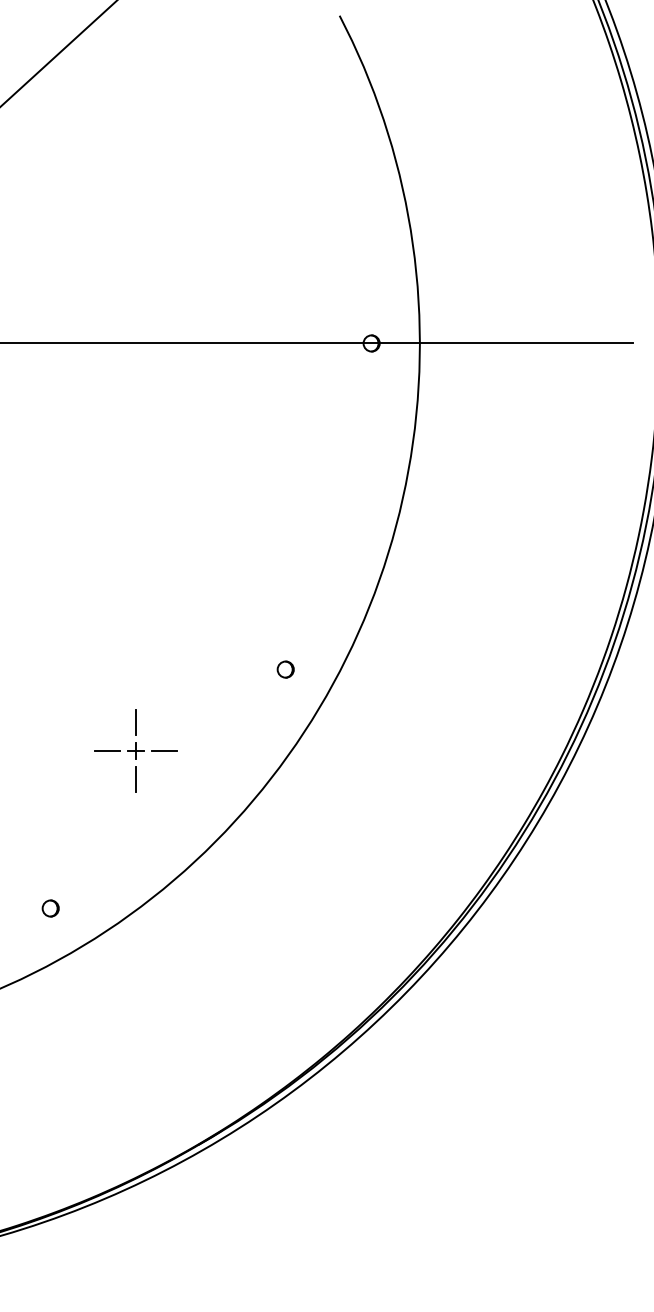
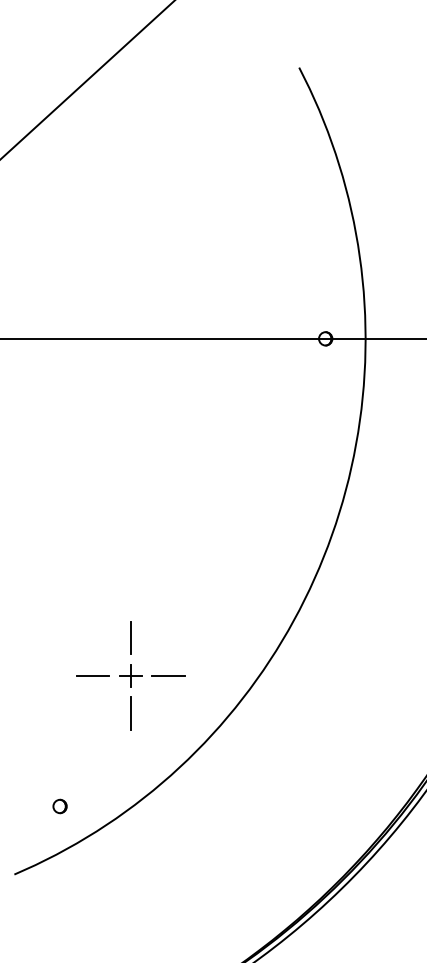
circle: (285, 669) -> (254, 608), removed
part: (135, 750) -> (130, 675), size x1.6

